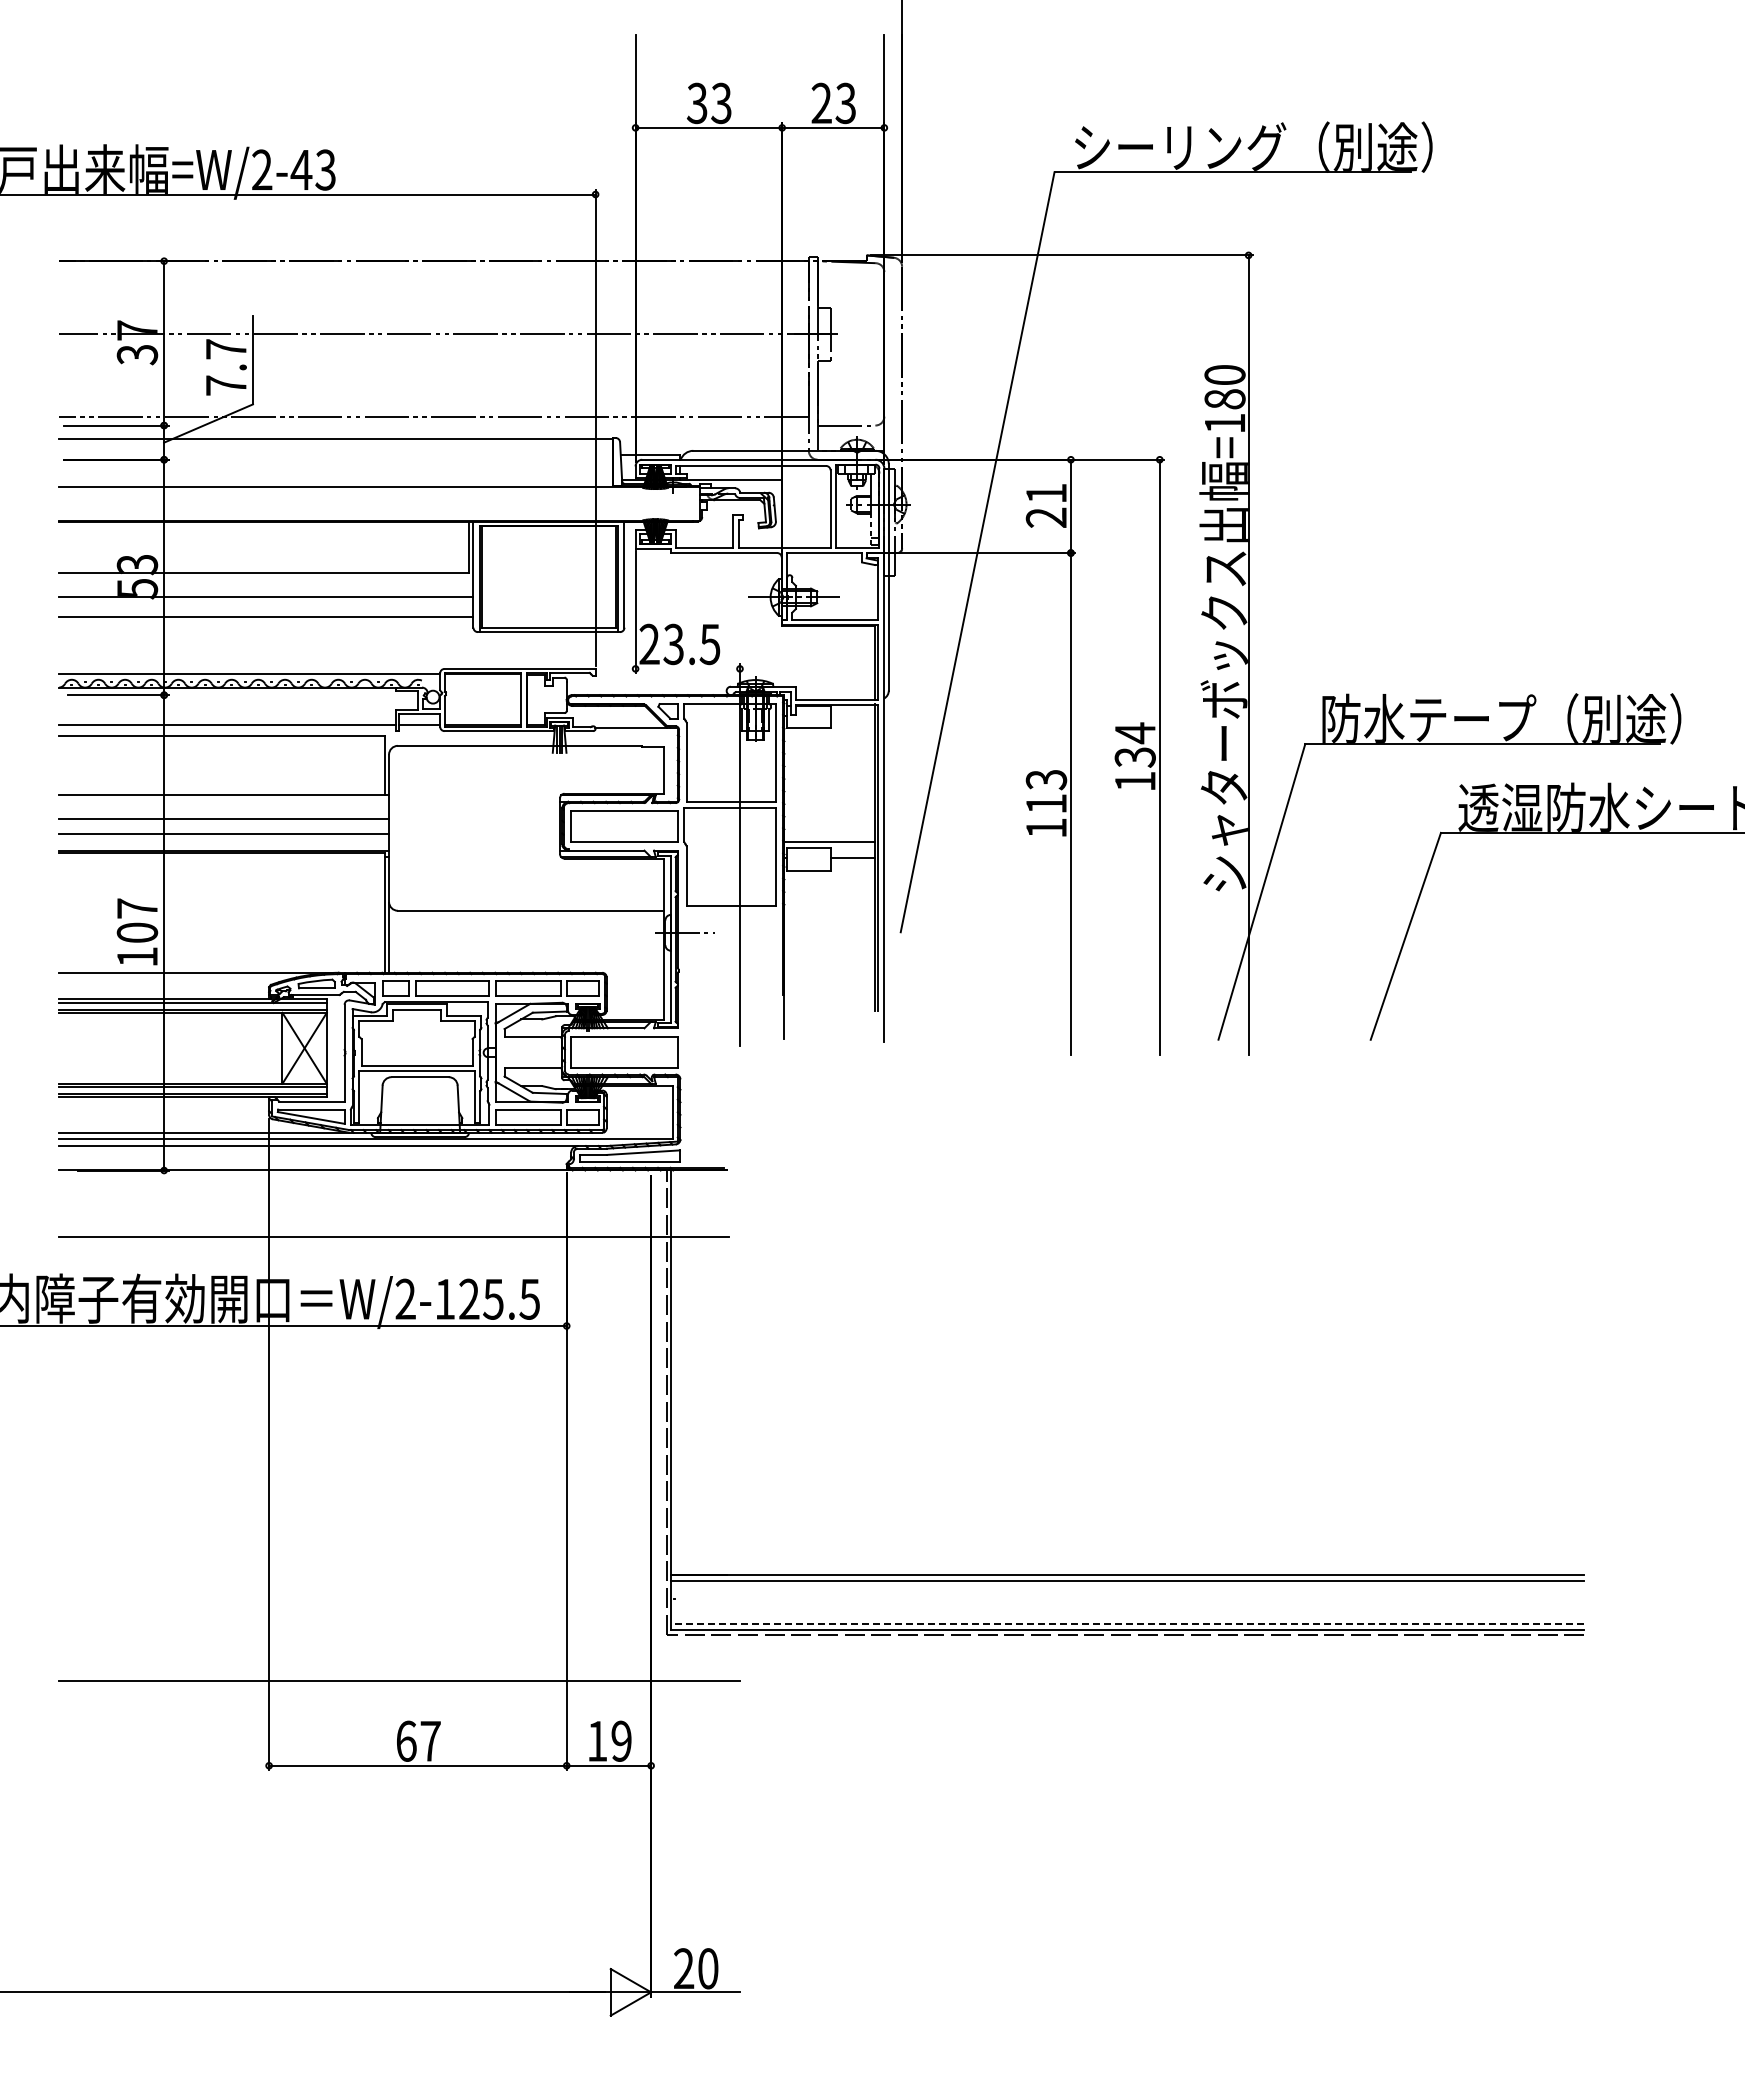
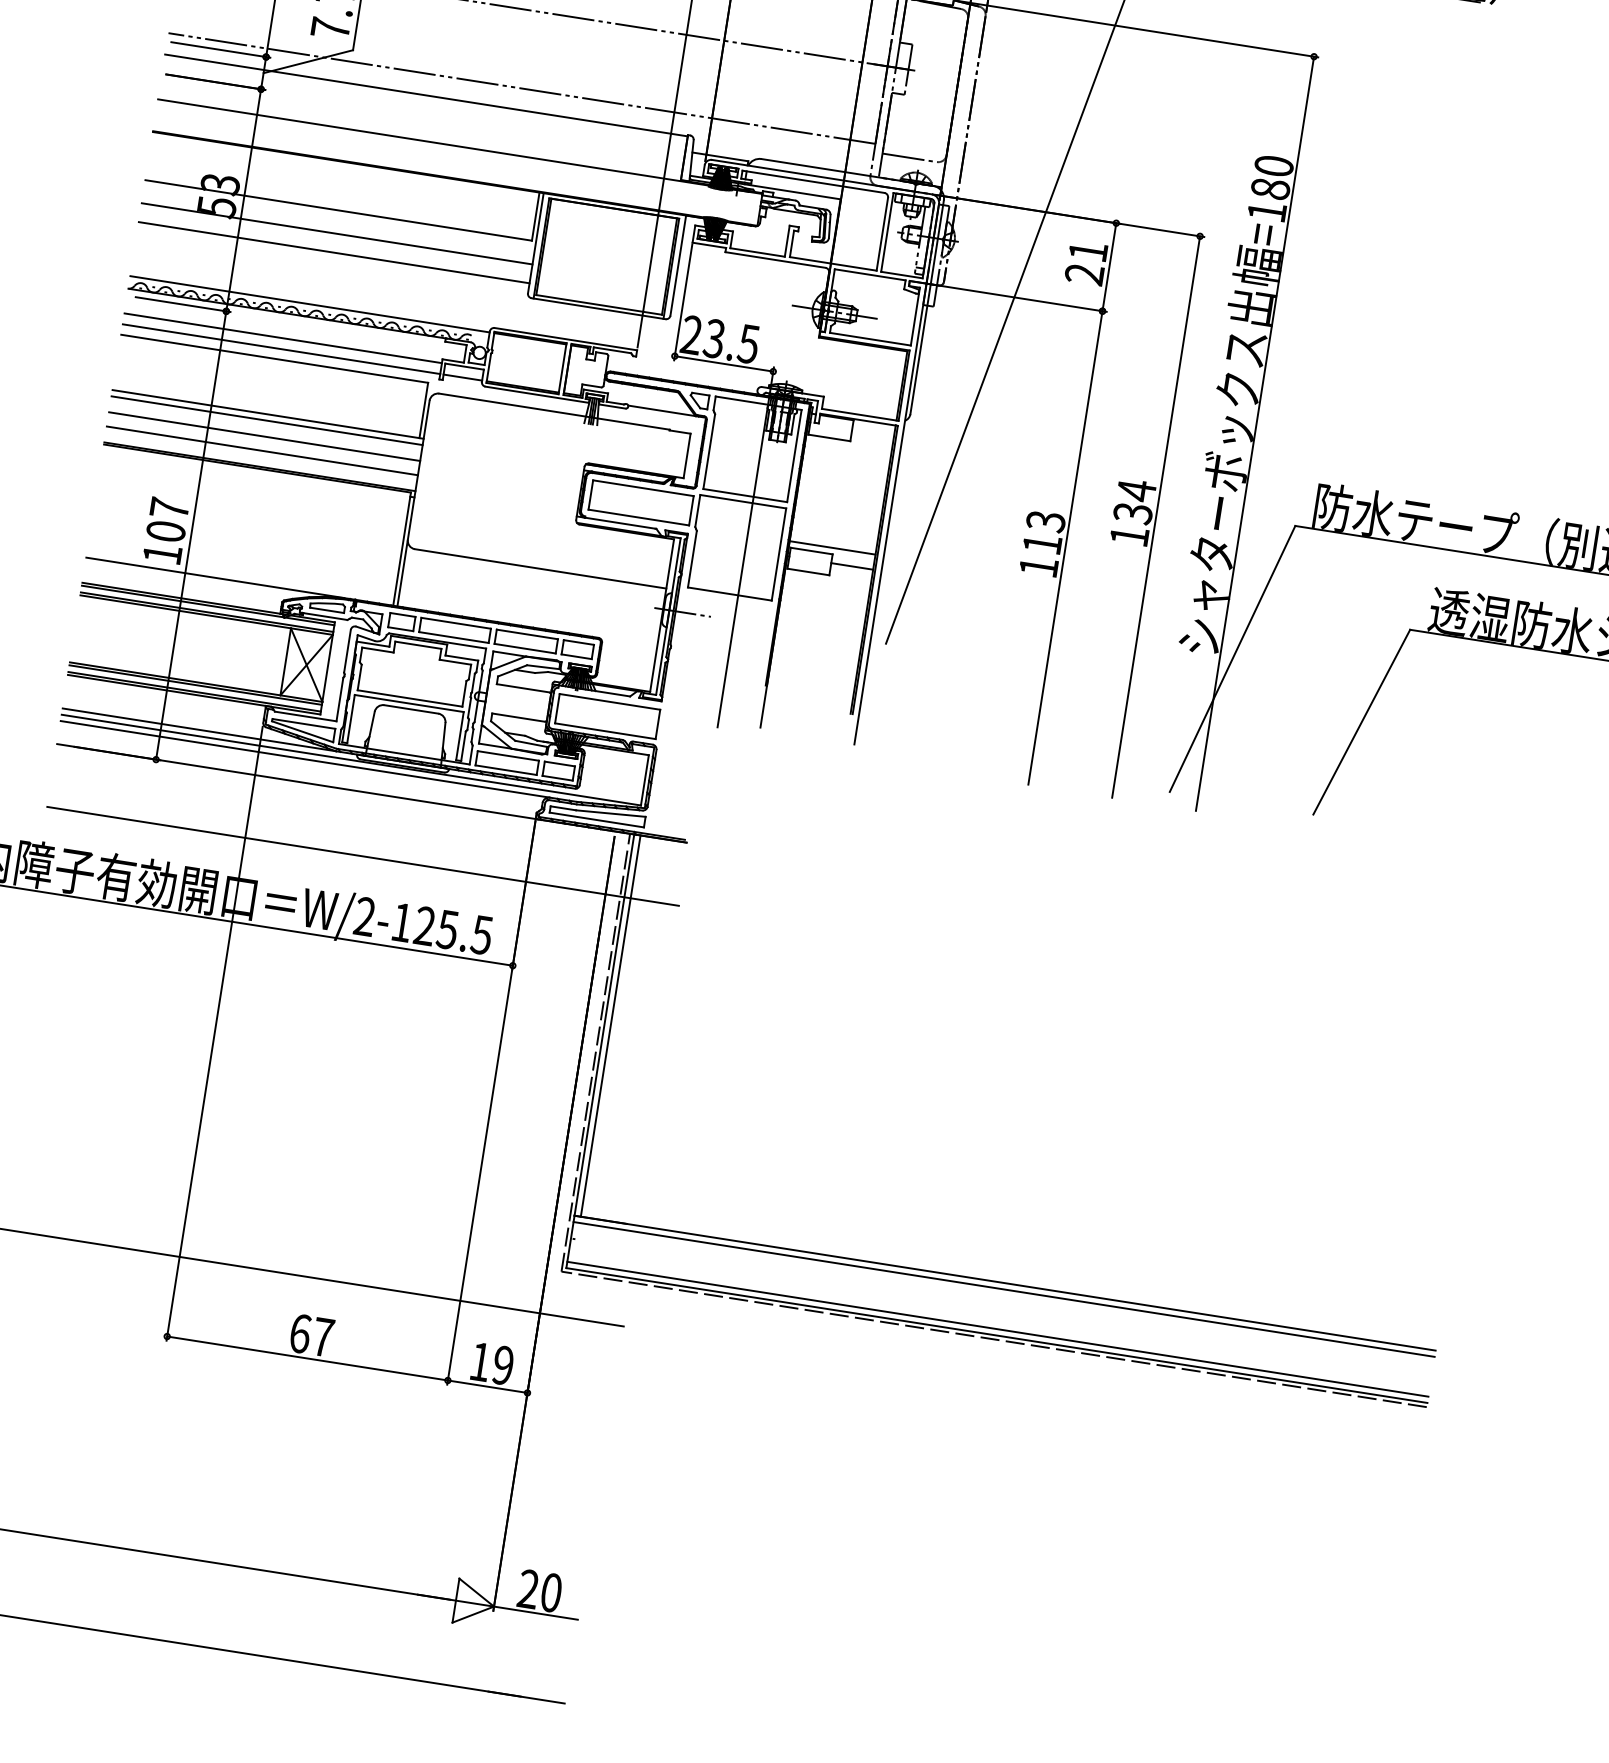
line: (687, 668) -> (723, 363), added
line: (227, 713) -> (283, 337), added
line: (224, 801) -> (267, 420), added
line: (677, 1372) -> (610, 1025), added
line: (1127, 1623) -> (997, 1329), dashed -> solid

